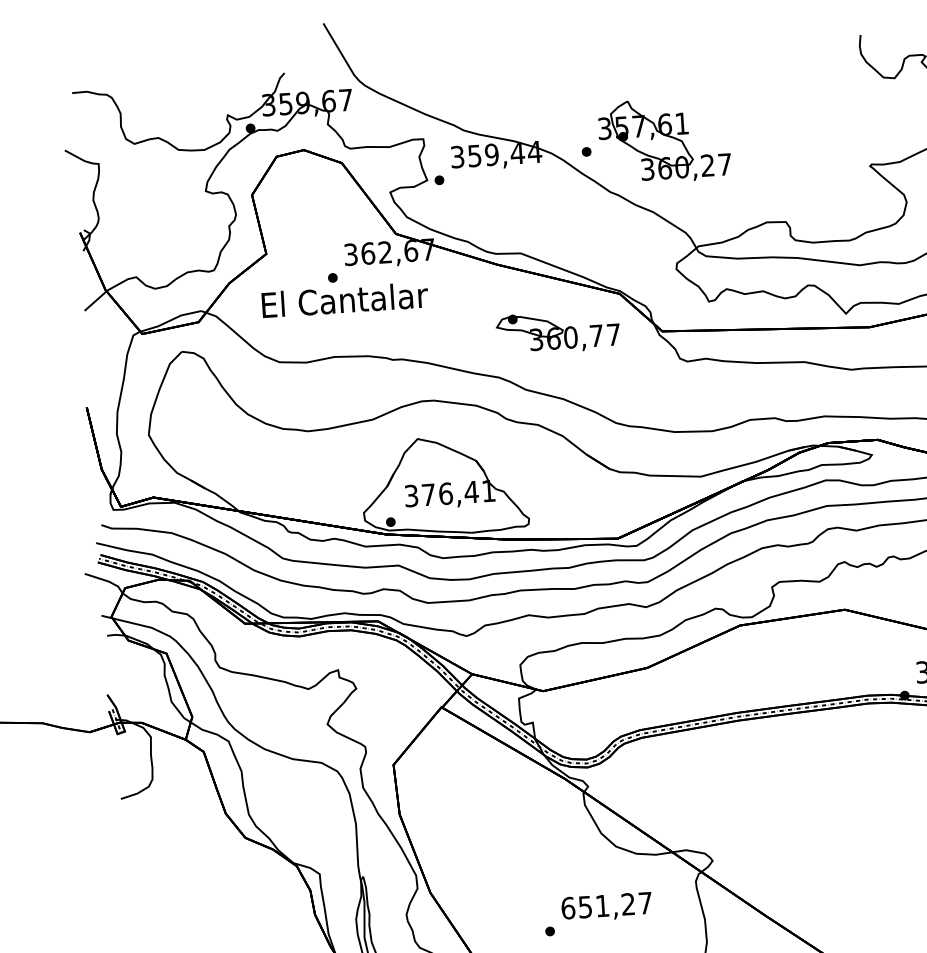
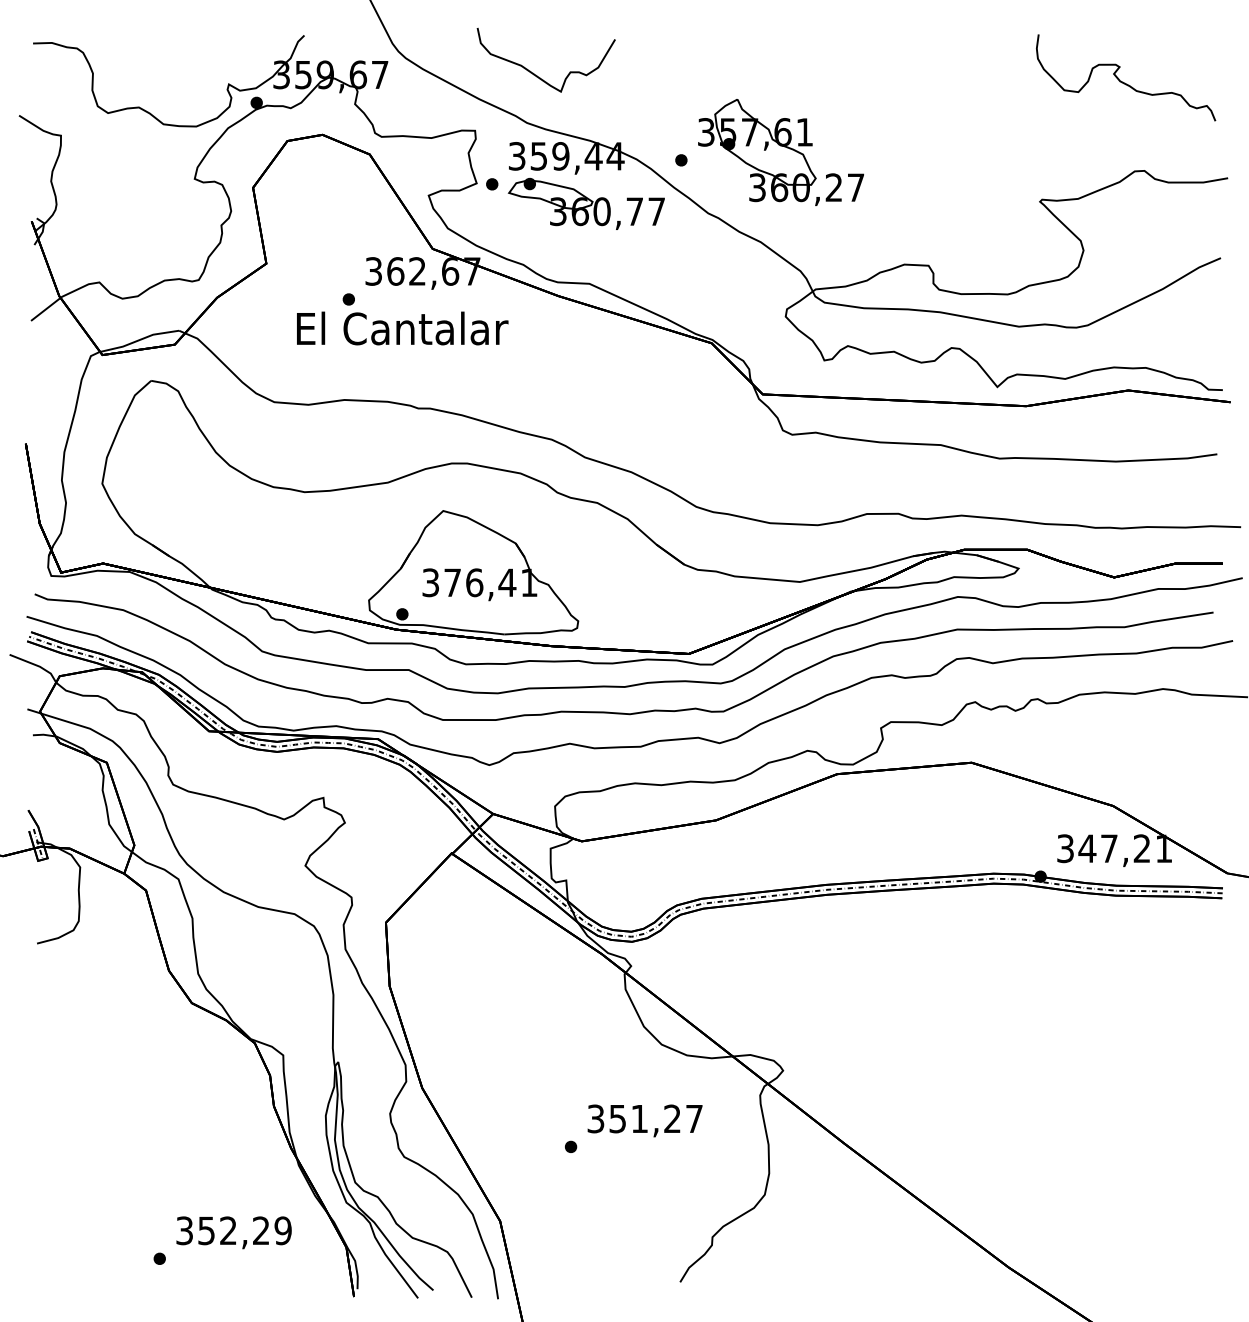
curve: (466, 90) -> (533, 72), added
text: (345, 299) -> (402, 328), moved
part: (557, 331) -> (585, 203), moved
text: (567, 907) -> (595, 1118), 651,27 -> 351,27

